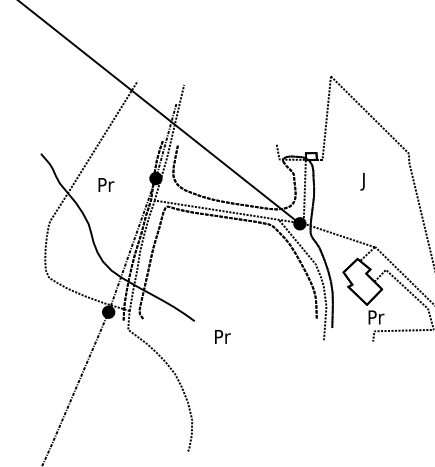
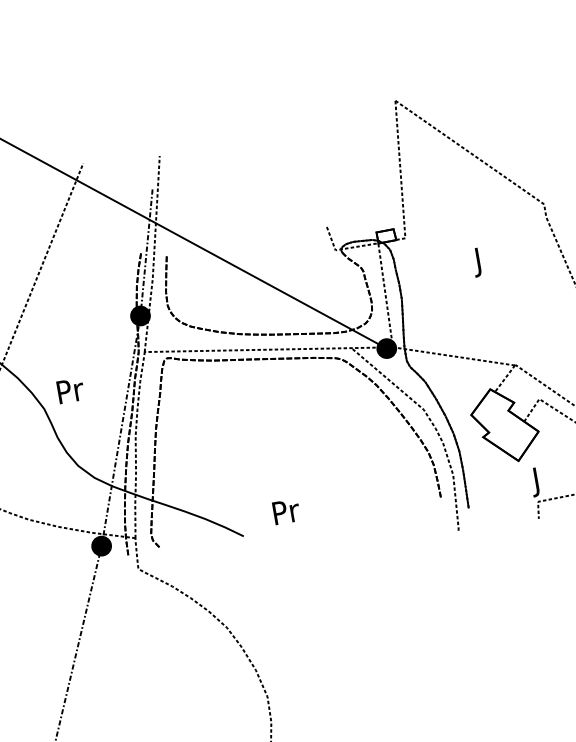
text: (106, 184) -> (70, 389), moved
text: (376, 319) -> (538, 482), Pr -> J
text: (222, 336) -> (285, 511), moved

